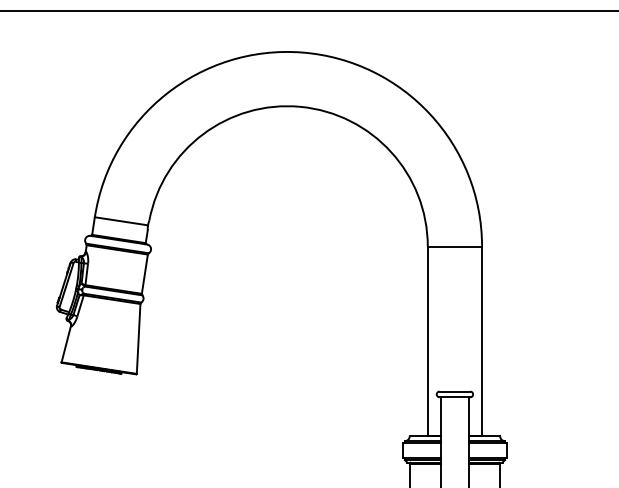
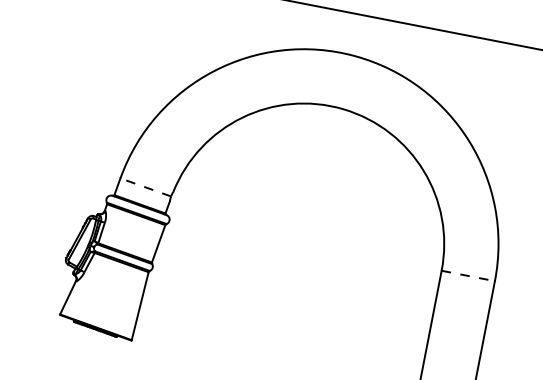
line: (121, 221) -> (145, 187), solid -> dashed
line: (455, 246) -> (468, 275), solid -> dashed

